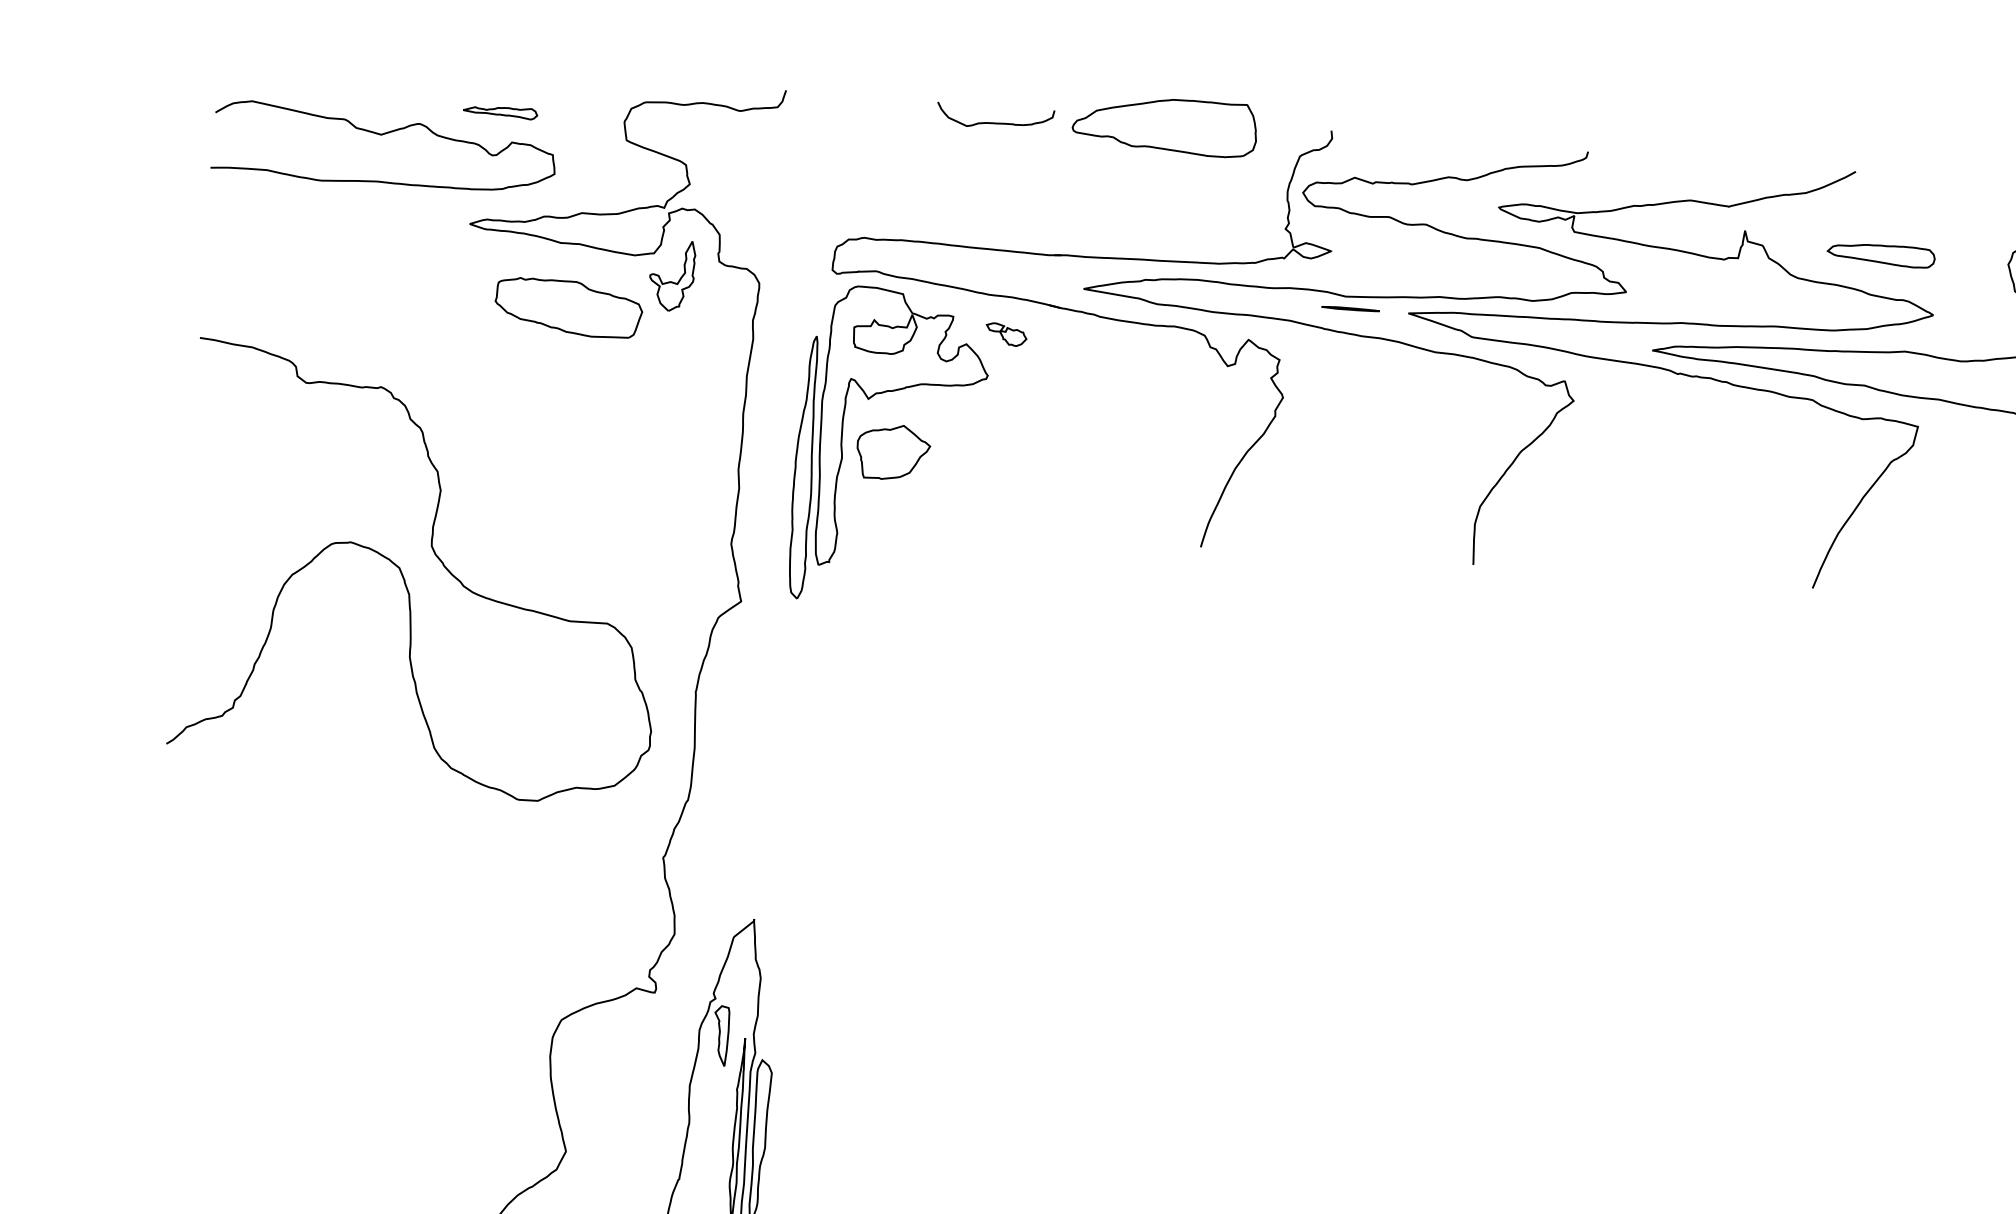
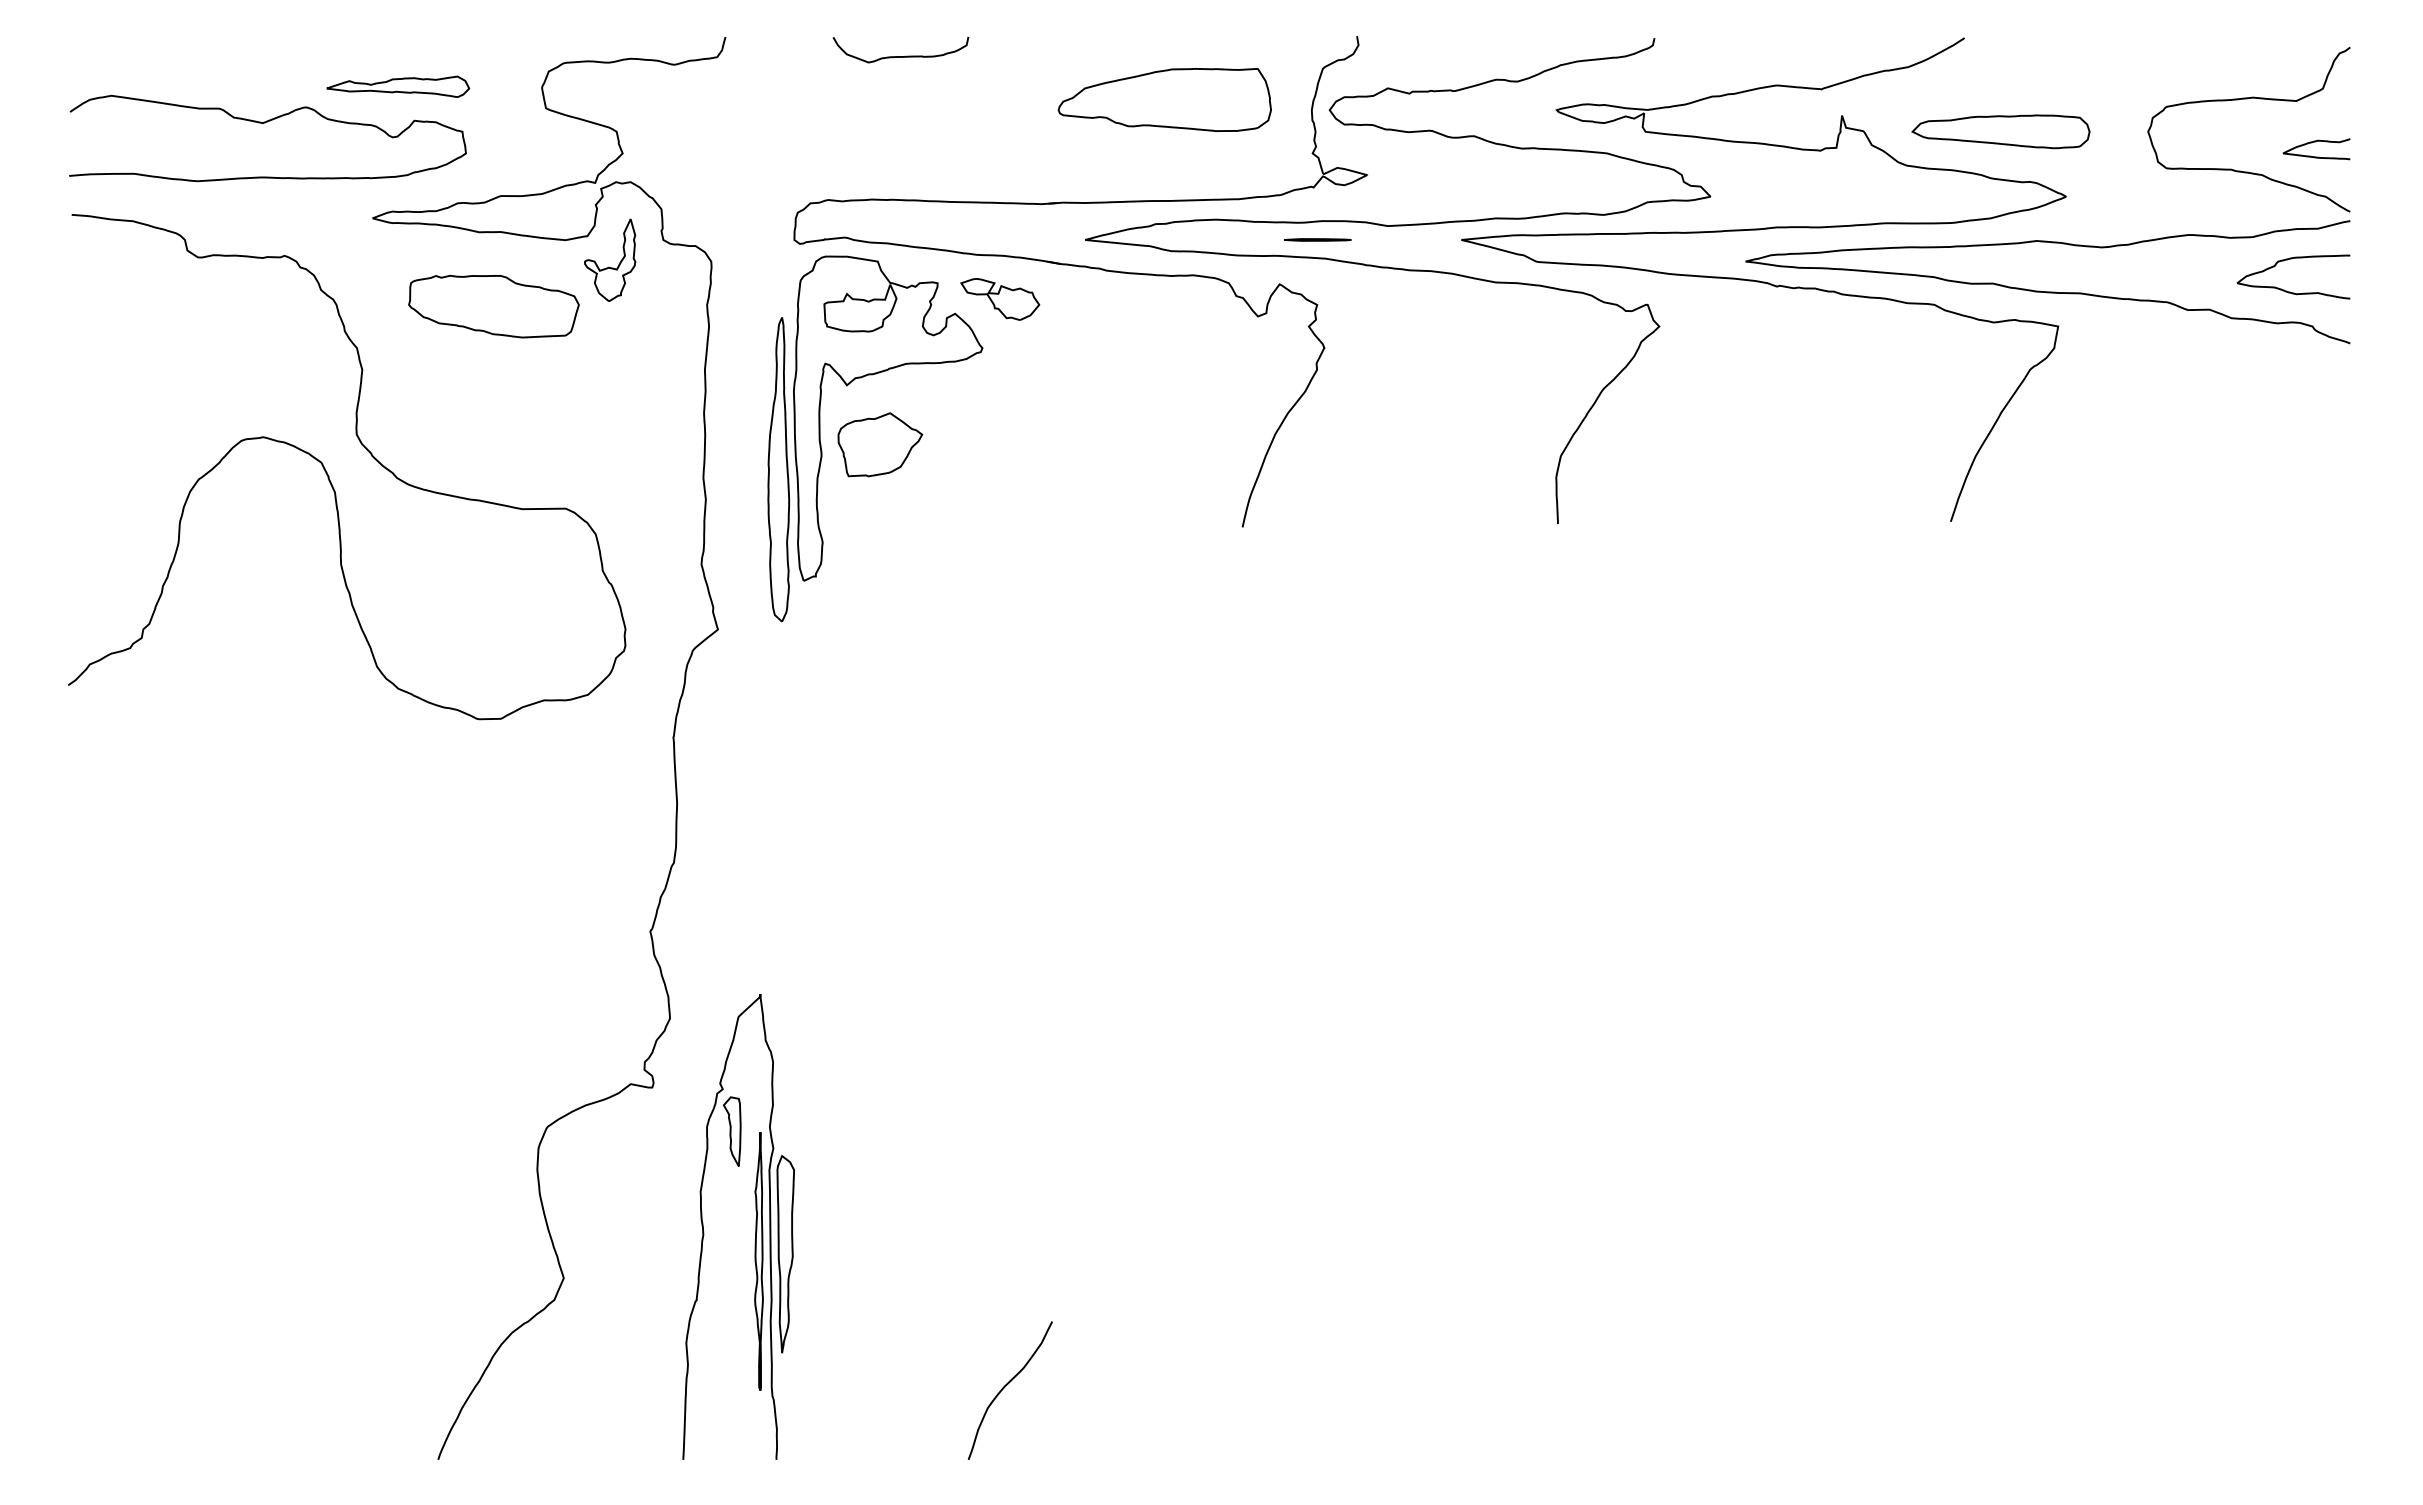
part: (500, 111) -> (398, 86), size x1.67
curve: (994, 122) -> (900, 56), moved
part: (1164, 125) -> (1164, 99), moved
part: (1880, 254) -> (2000, 131), size x1.43
line: (1350, 308) -> (1317, 239), moved
part: (1006, 334) -> (1000, 299), size x1.67
curve: (405, 580) -> (329, 476), moved

